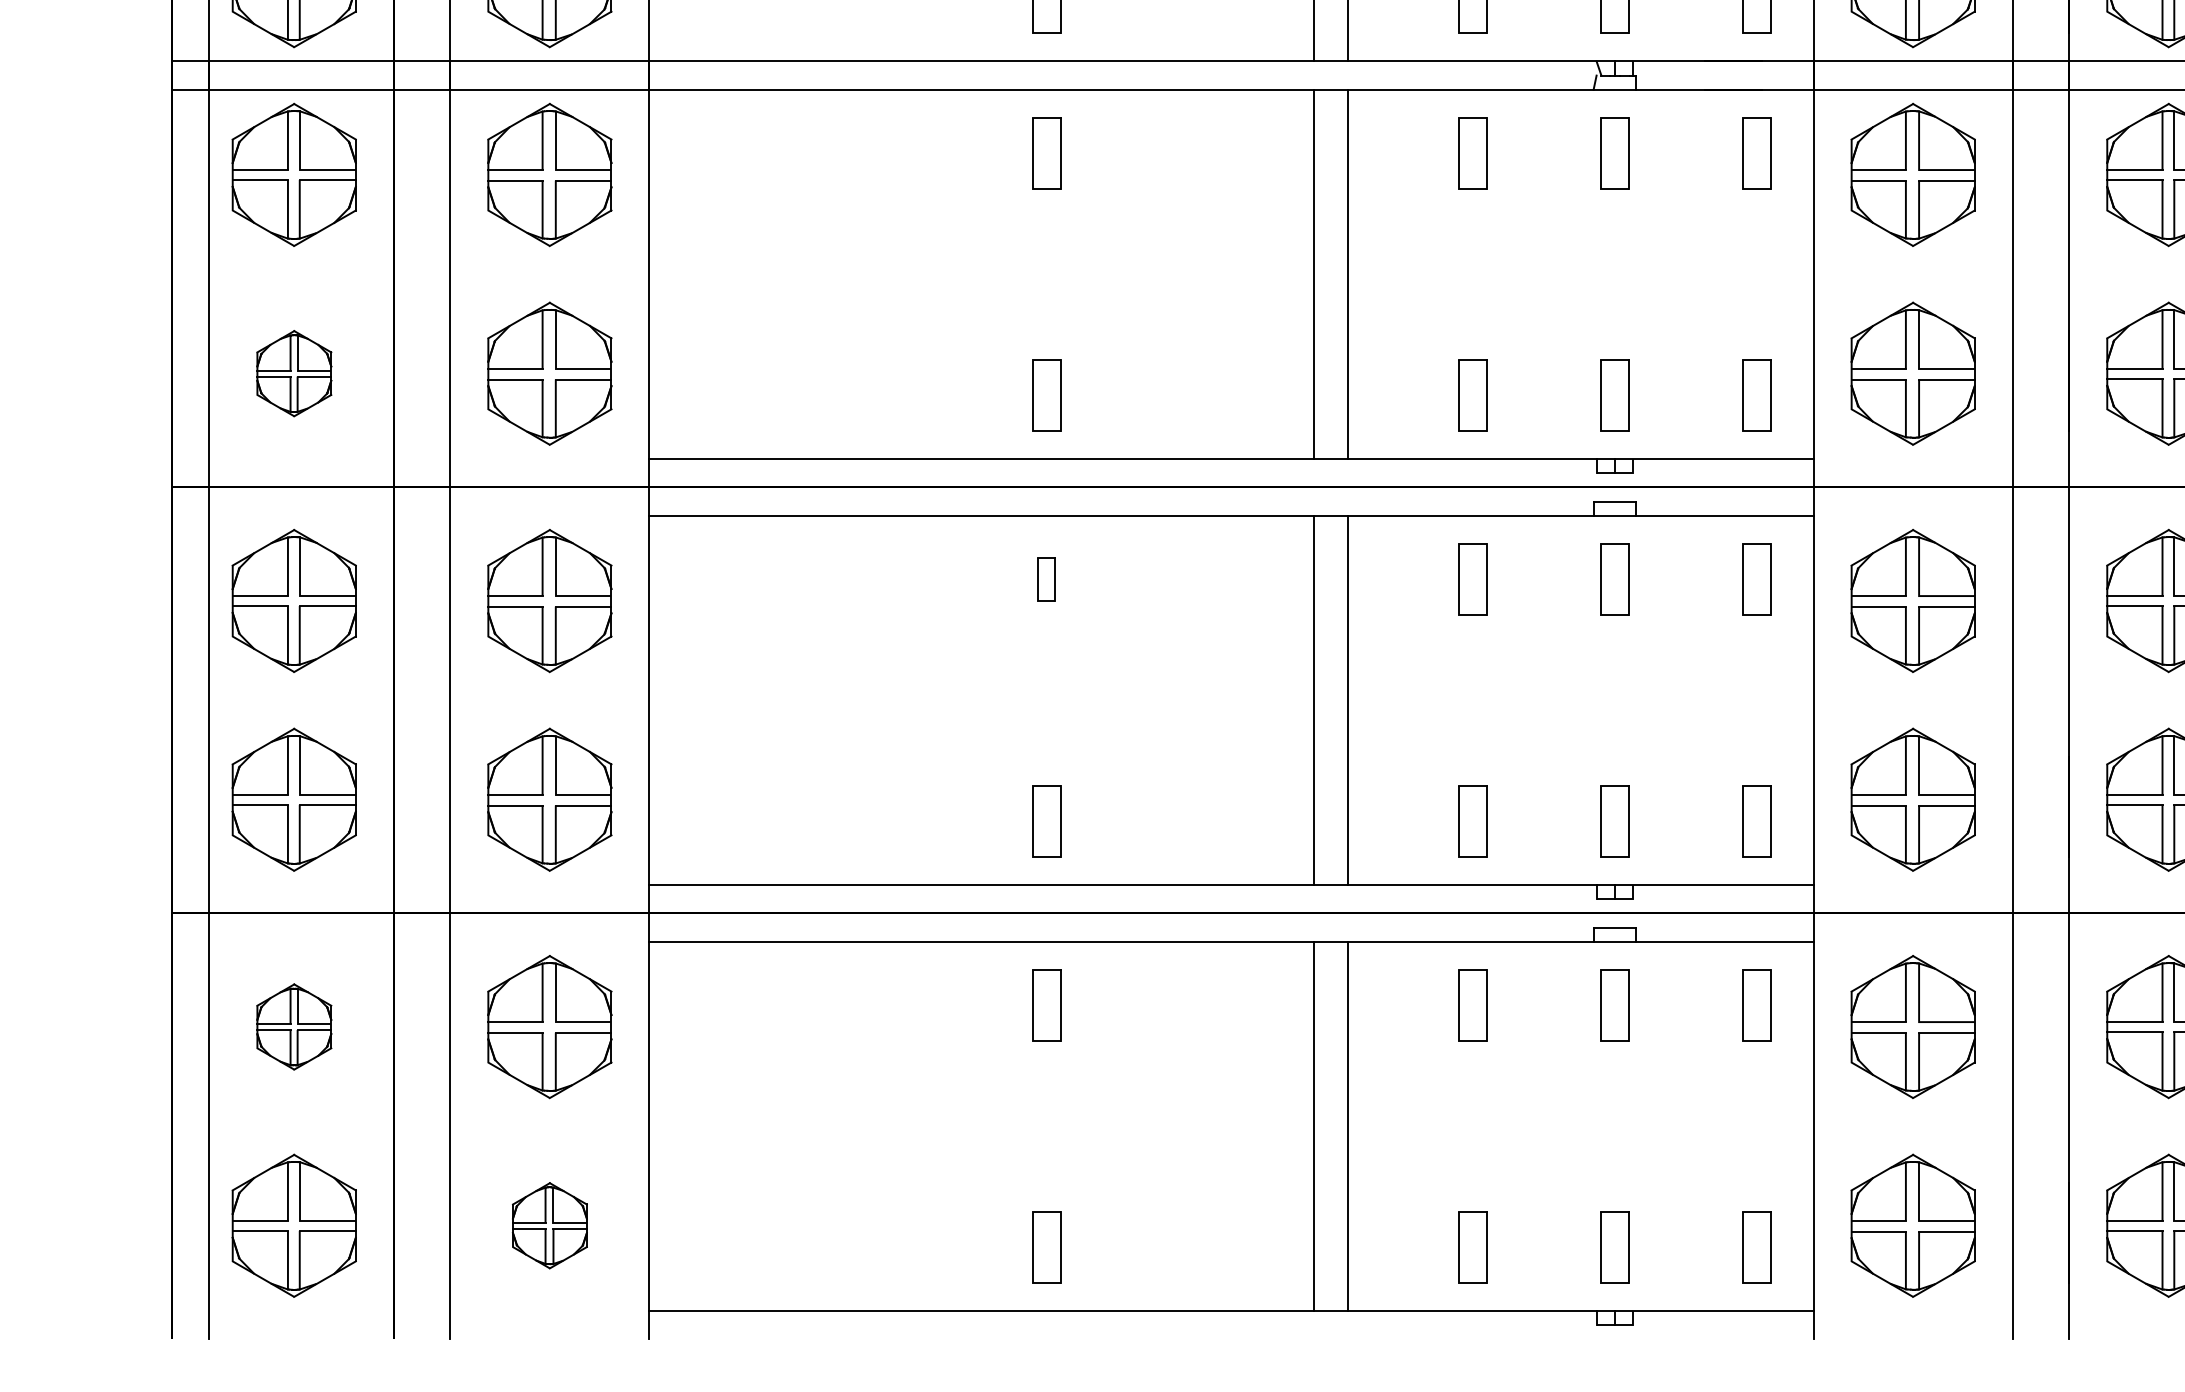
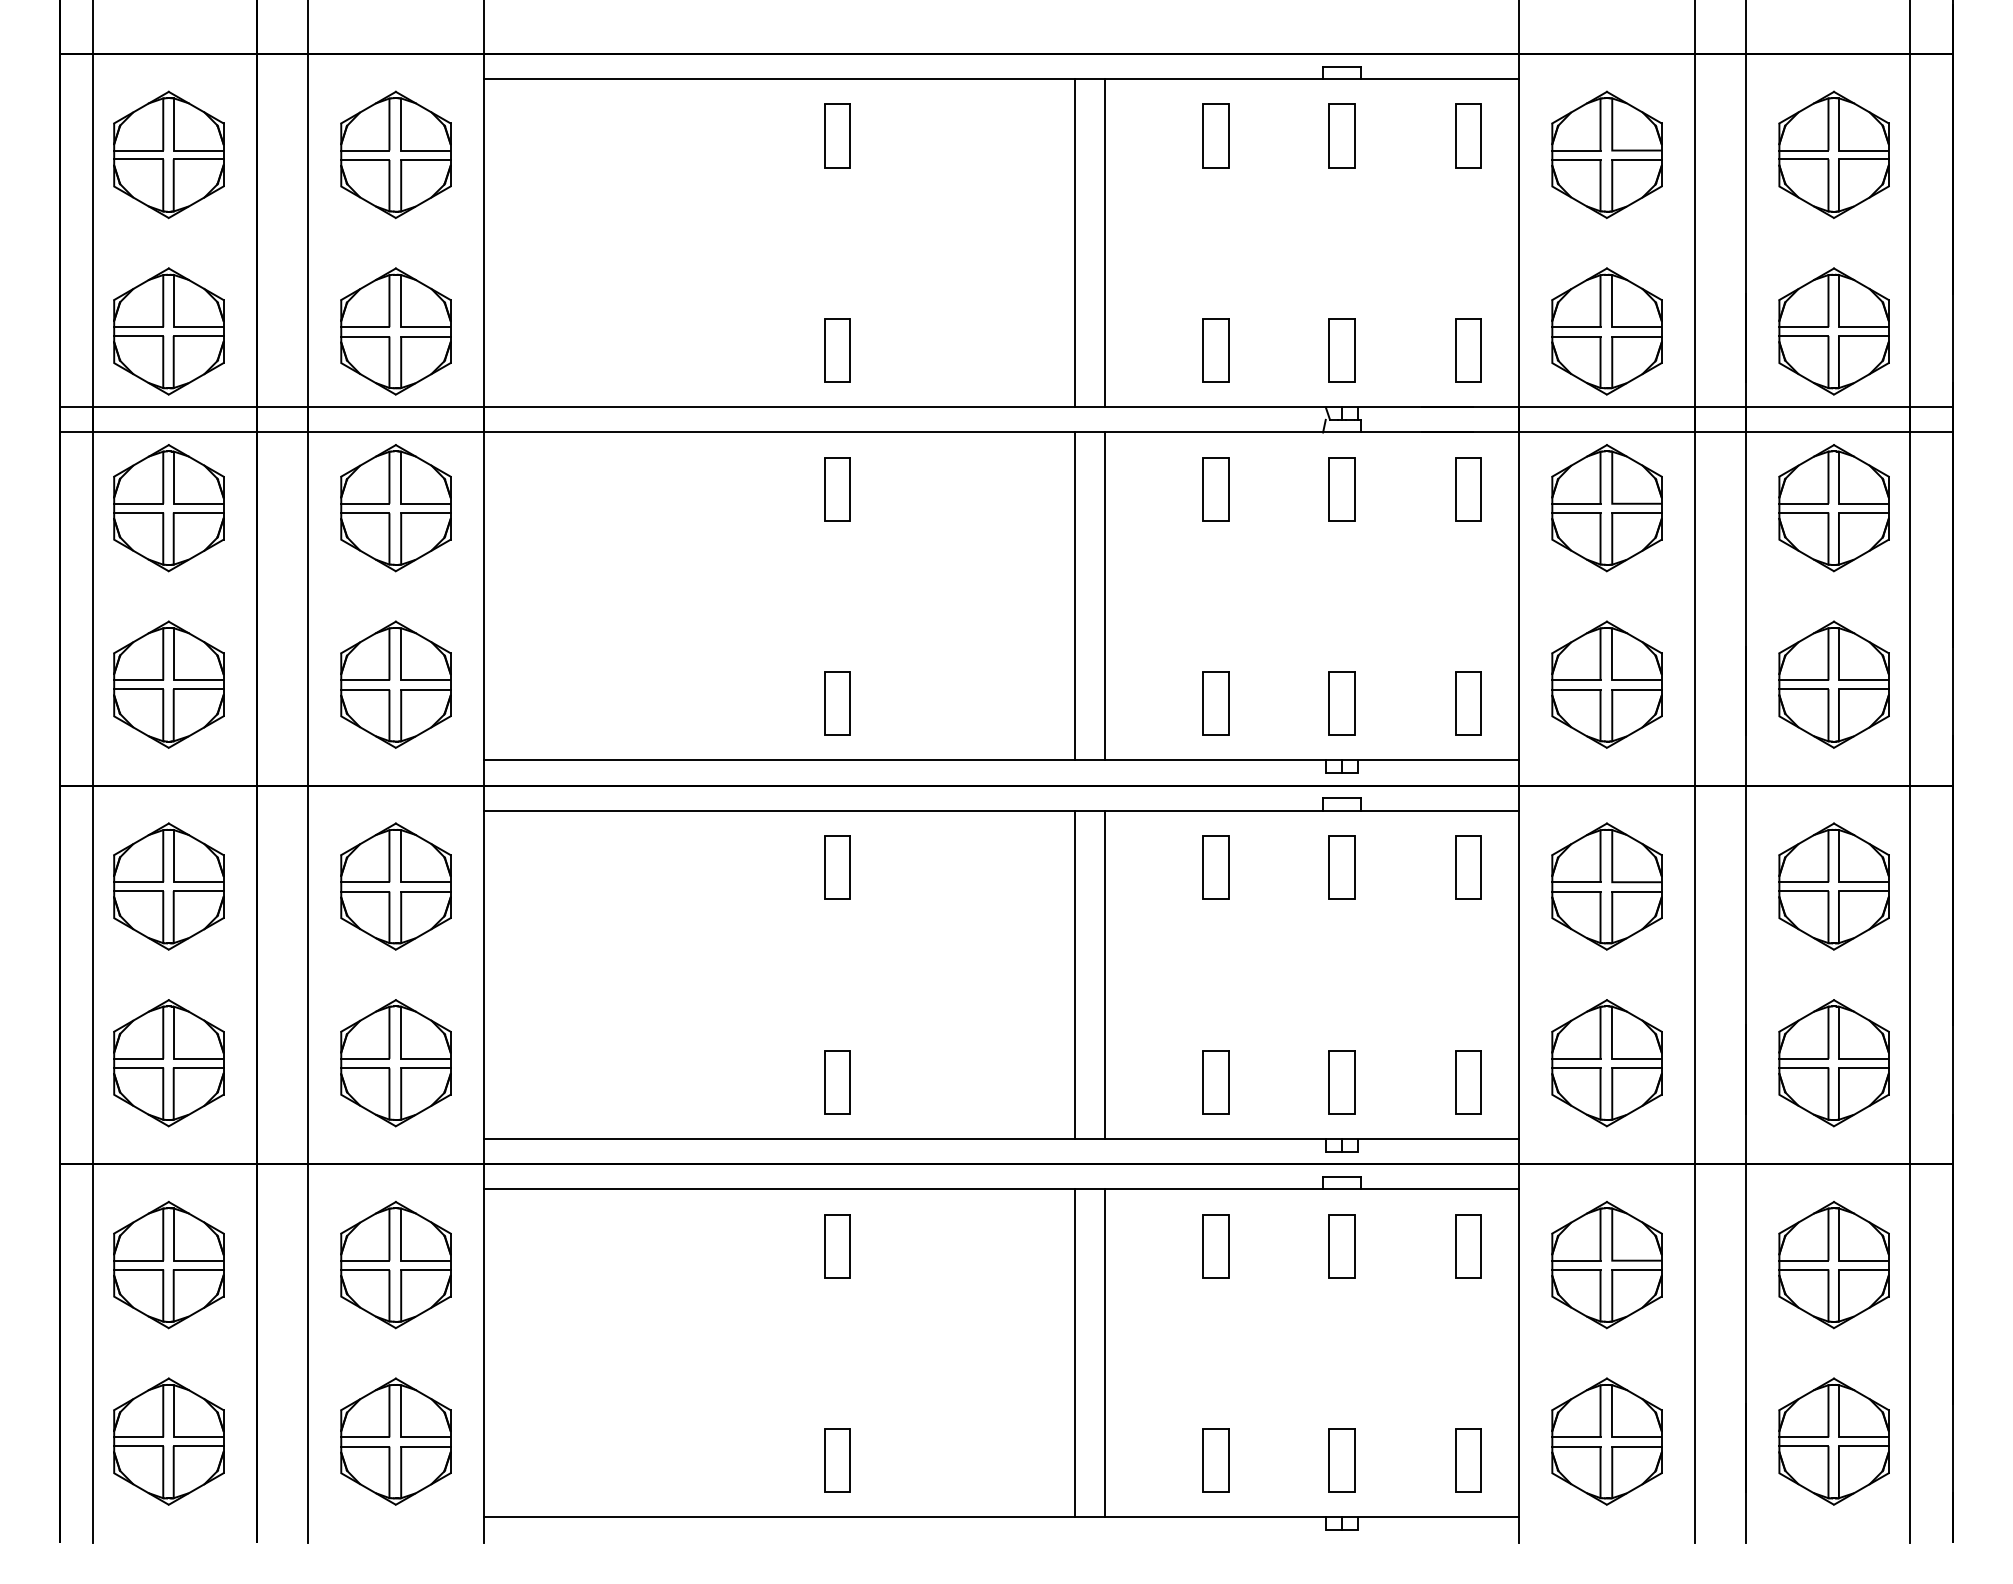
part: (293, 373) -> (168, 684), size x1.67
part: (1046, 579) -> (837, 867), size x1.67
part: (293, 1026) -> (168, 1264), size x1.67
part: (549, 1225) -> (395, 1441), size x1.67

